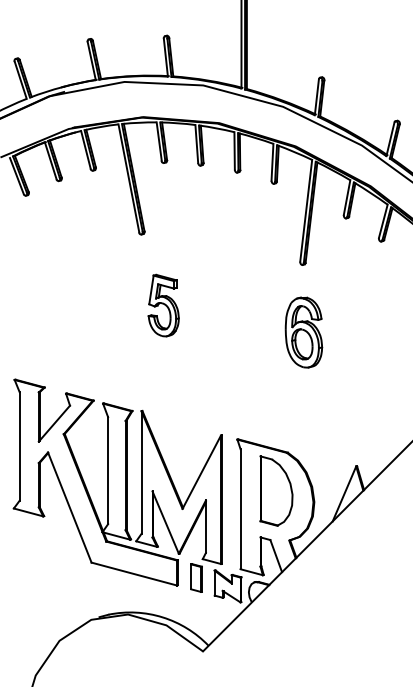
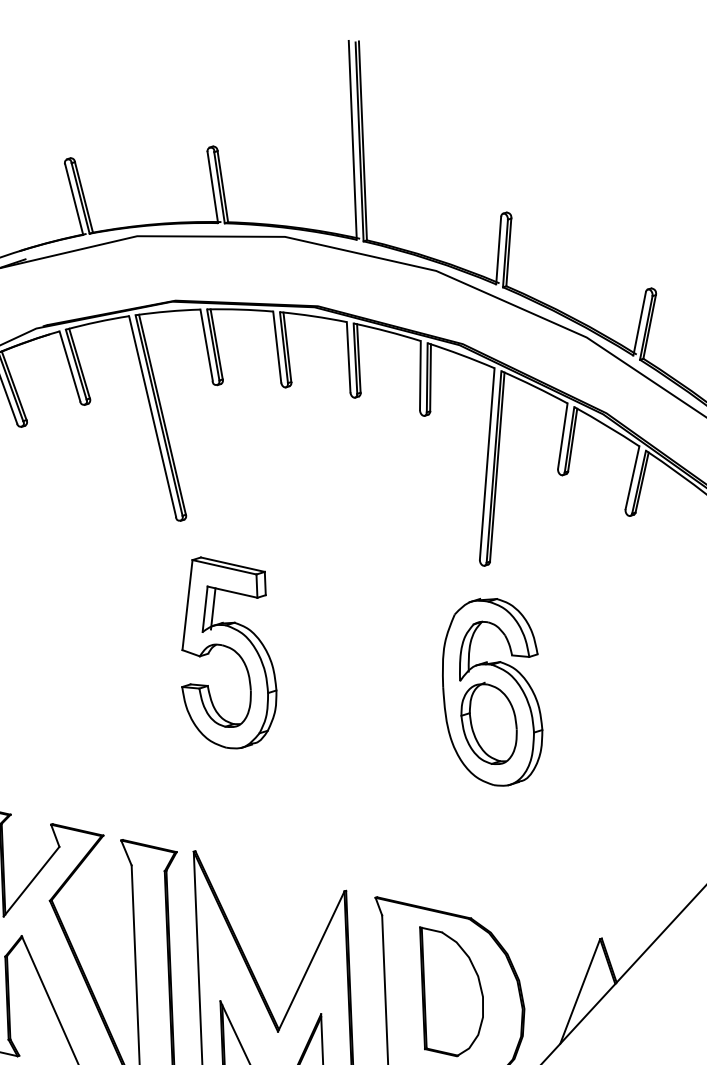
part: (163, 305) -> (227, 652), size x1.67
part: (303, 332) -> (491, 692), size x1.43

